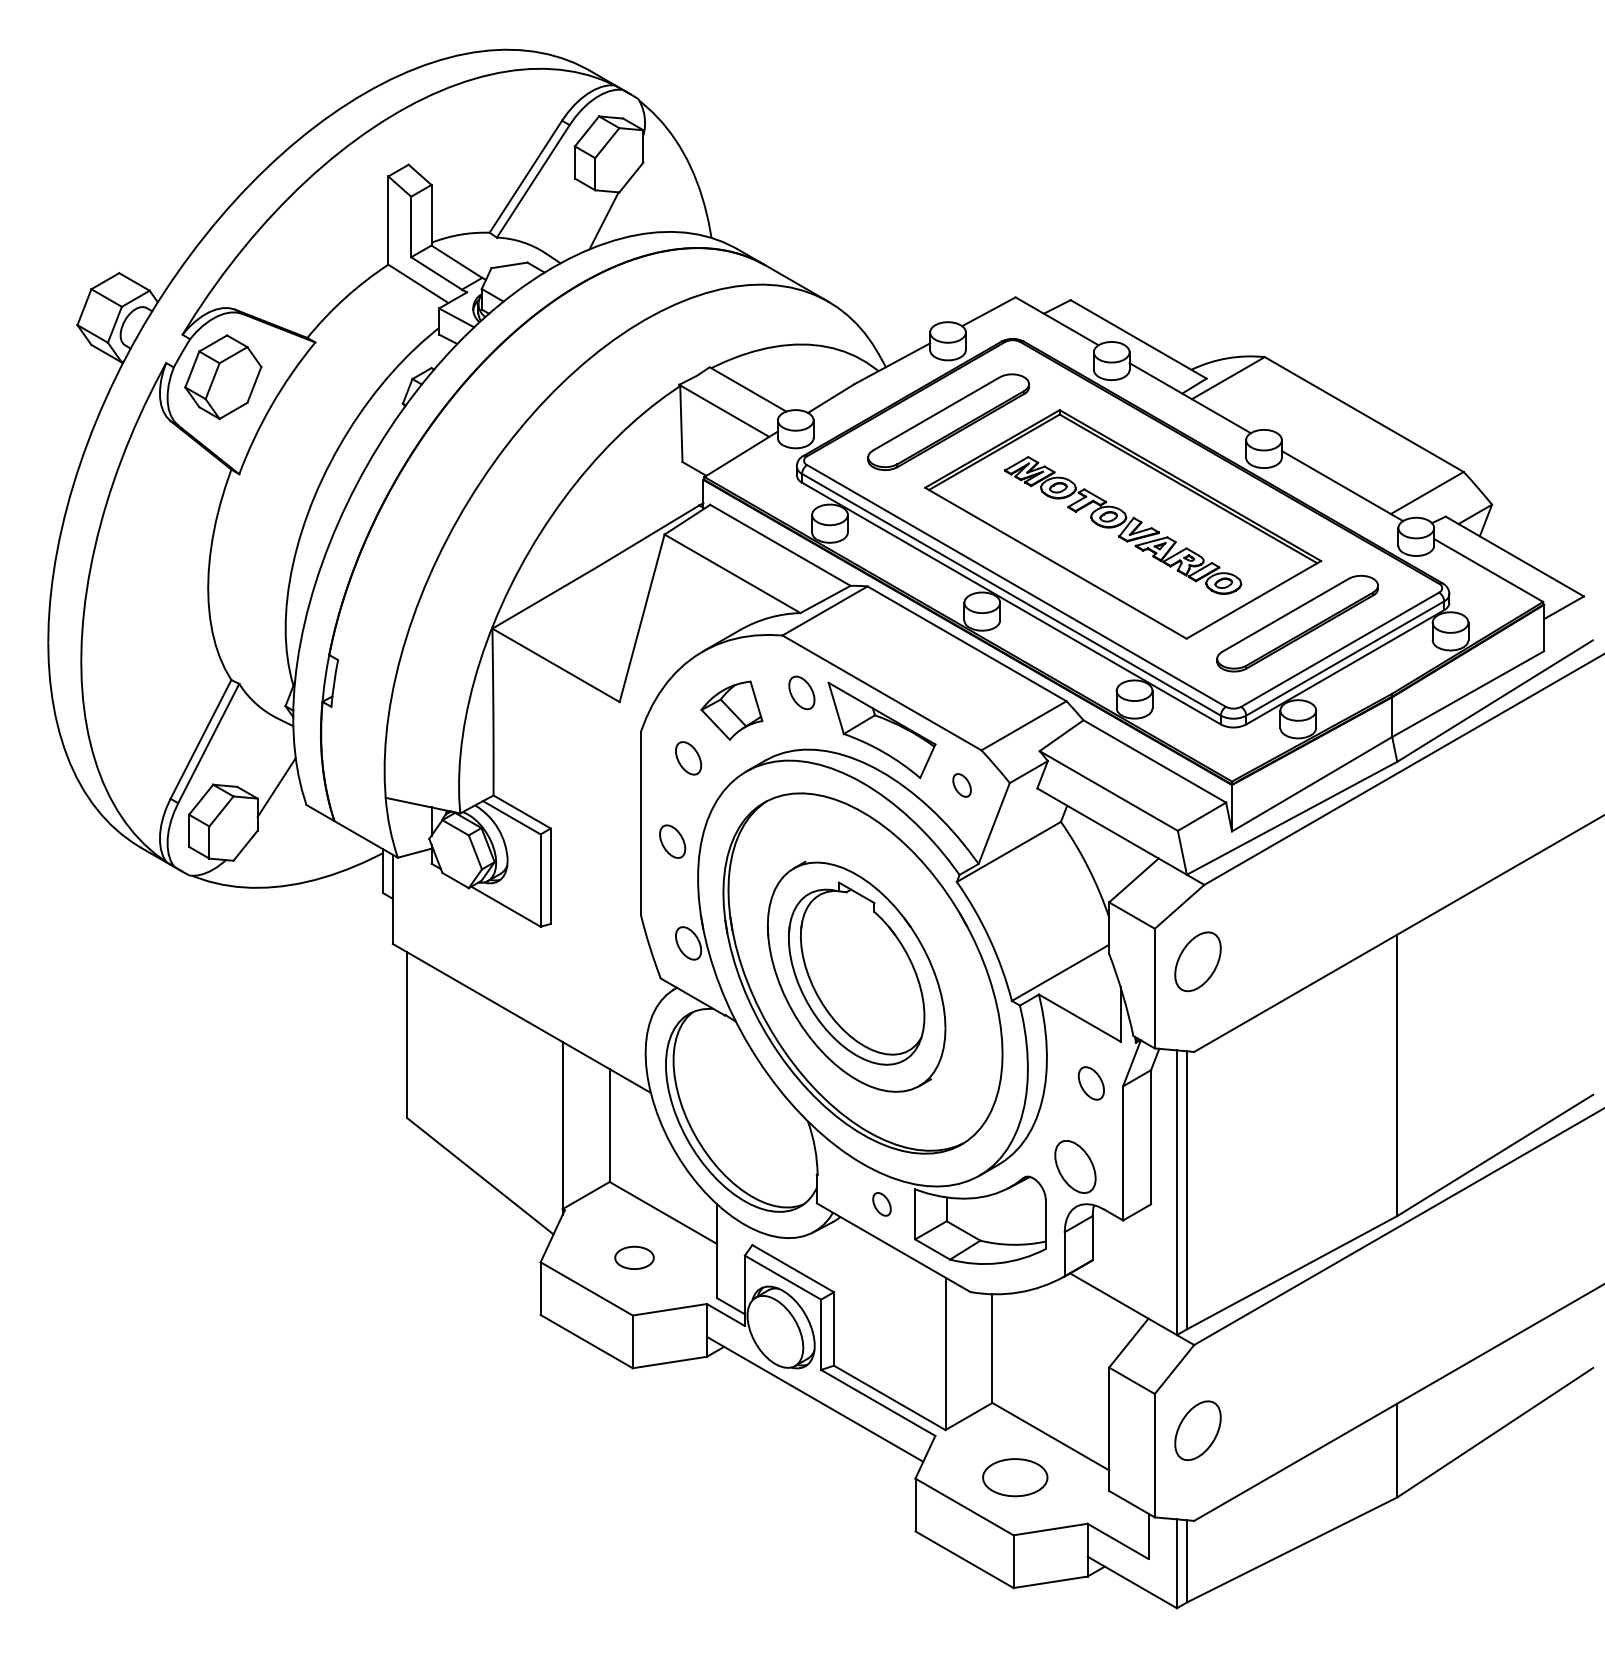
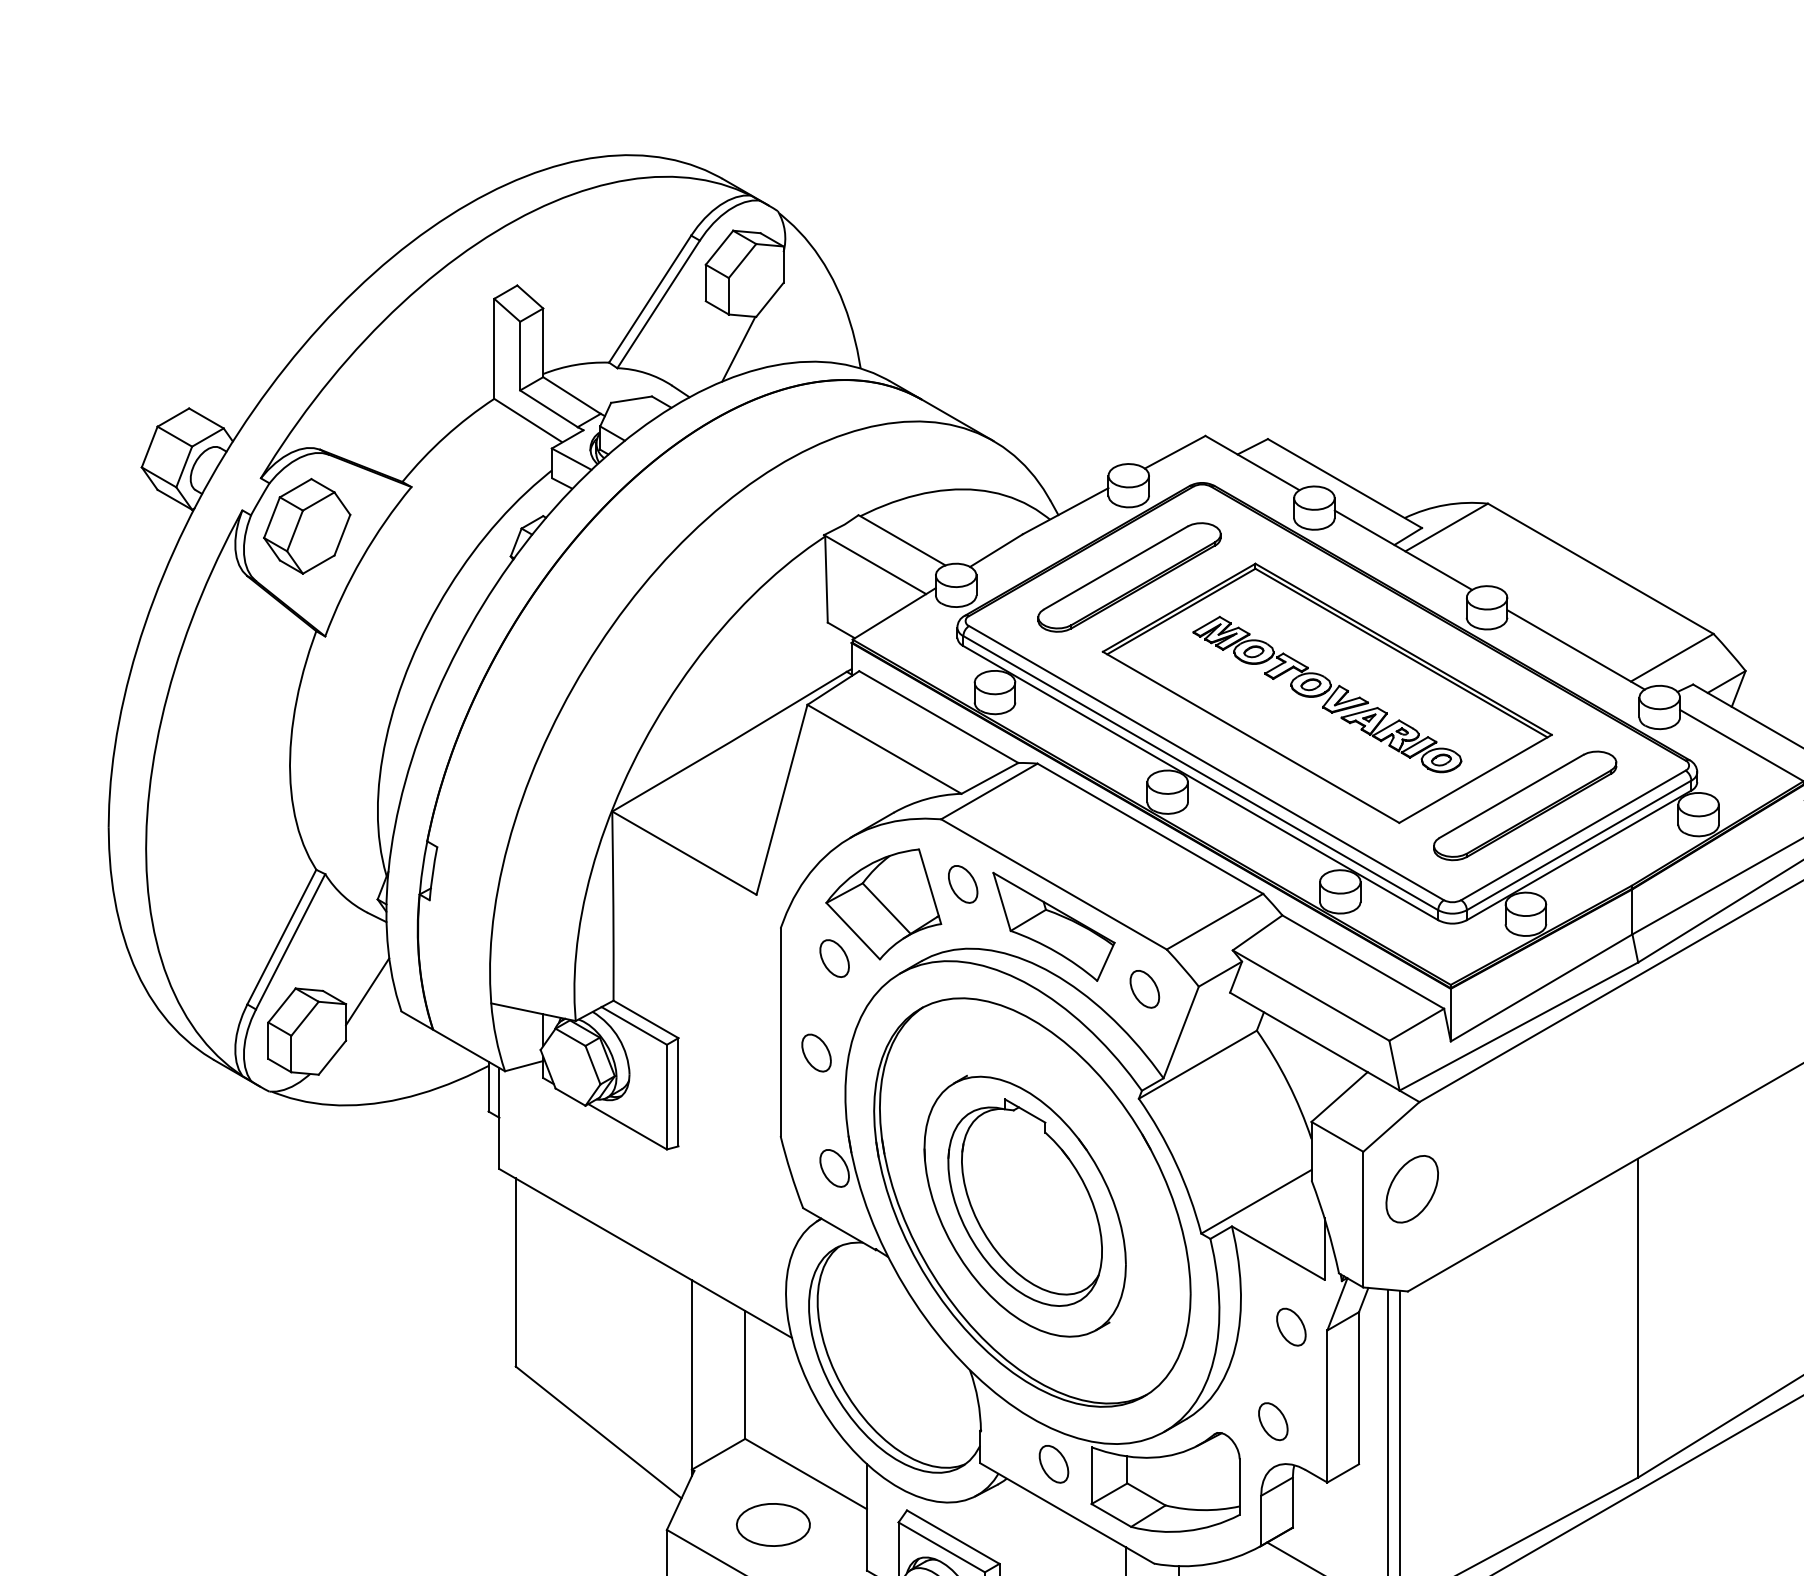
part: (731, 710) -> (883, 904), size x1.67
part: (961, 785) -> (1144, 989), size x1.43
part: (1075, 1166) -> (1273, 1421), size x0.62
part: (881, 1204) -> (1053, 1464), size x1.43
part: (634, 1257) -> (773, 1524), size x1.67

